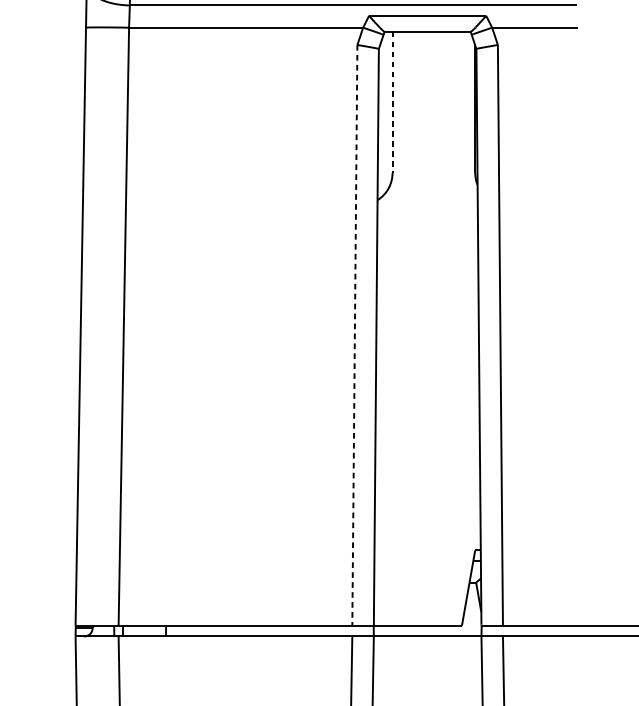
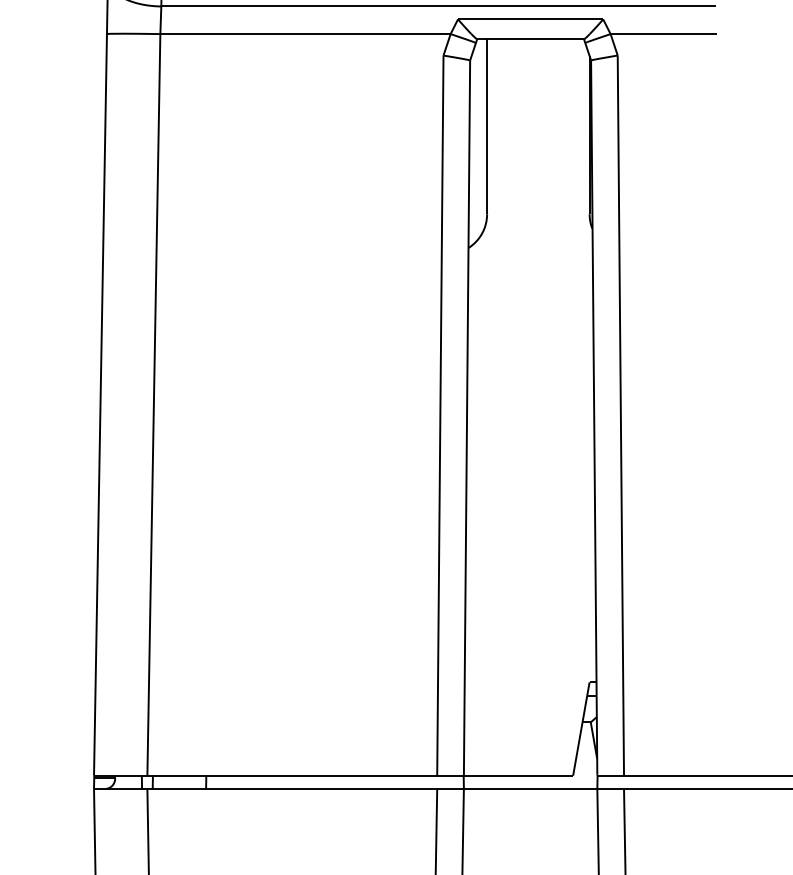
line: (392, 102) -> (487, 126), dashed -> solid
line: (354, 336) -> (440, 416), dashed -> solid

